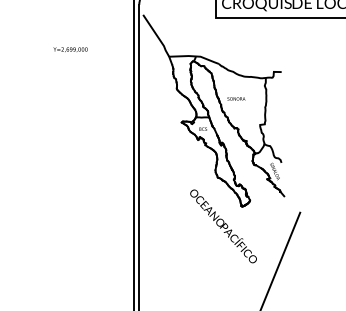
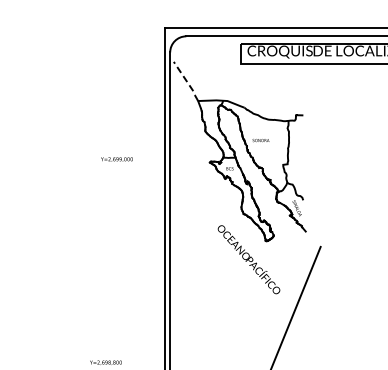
line: (157, 36) -> (187, 82), solid -> dashed
text: (70, 49) -> (116, 159), moved

